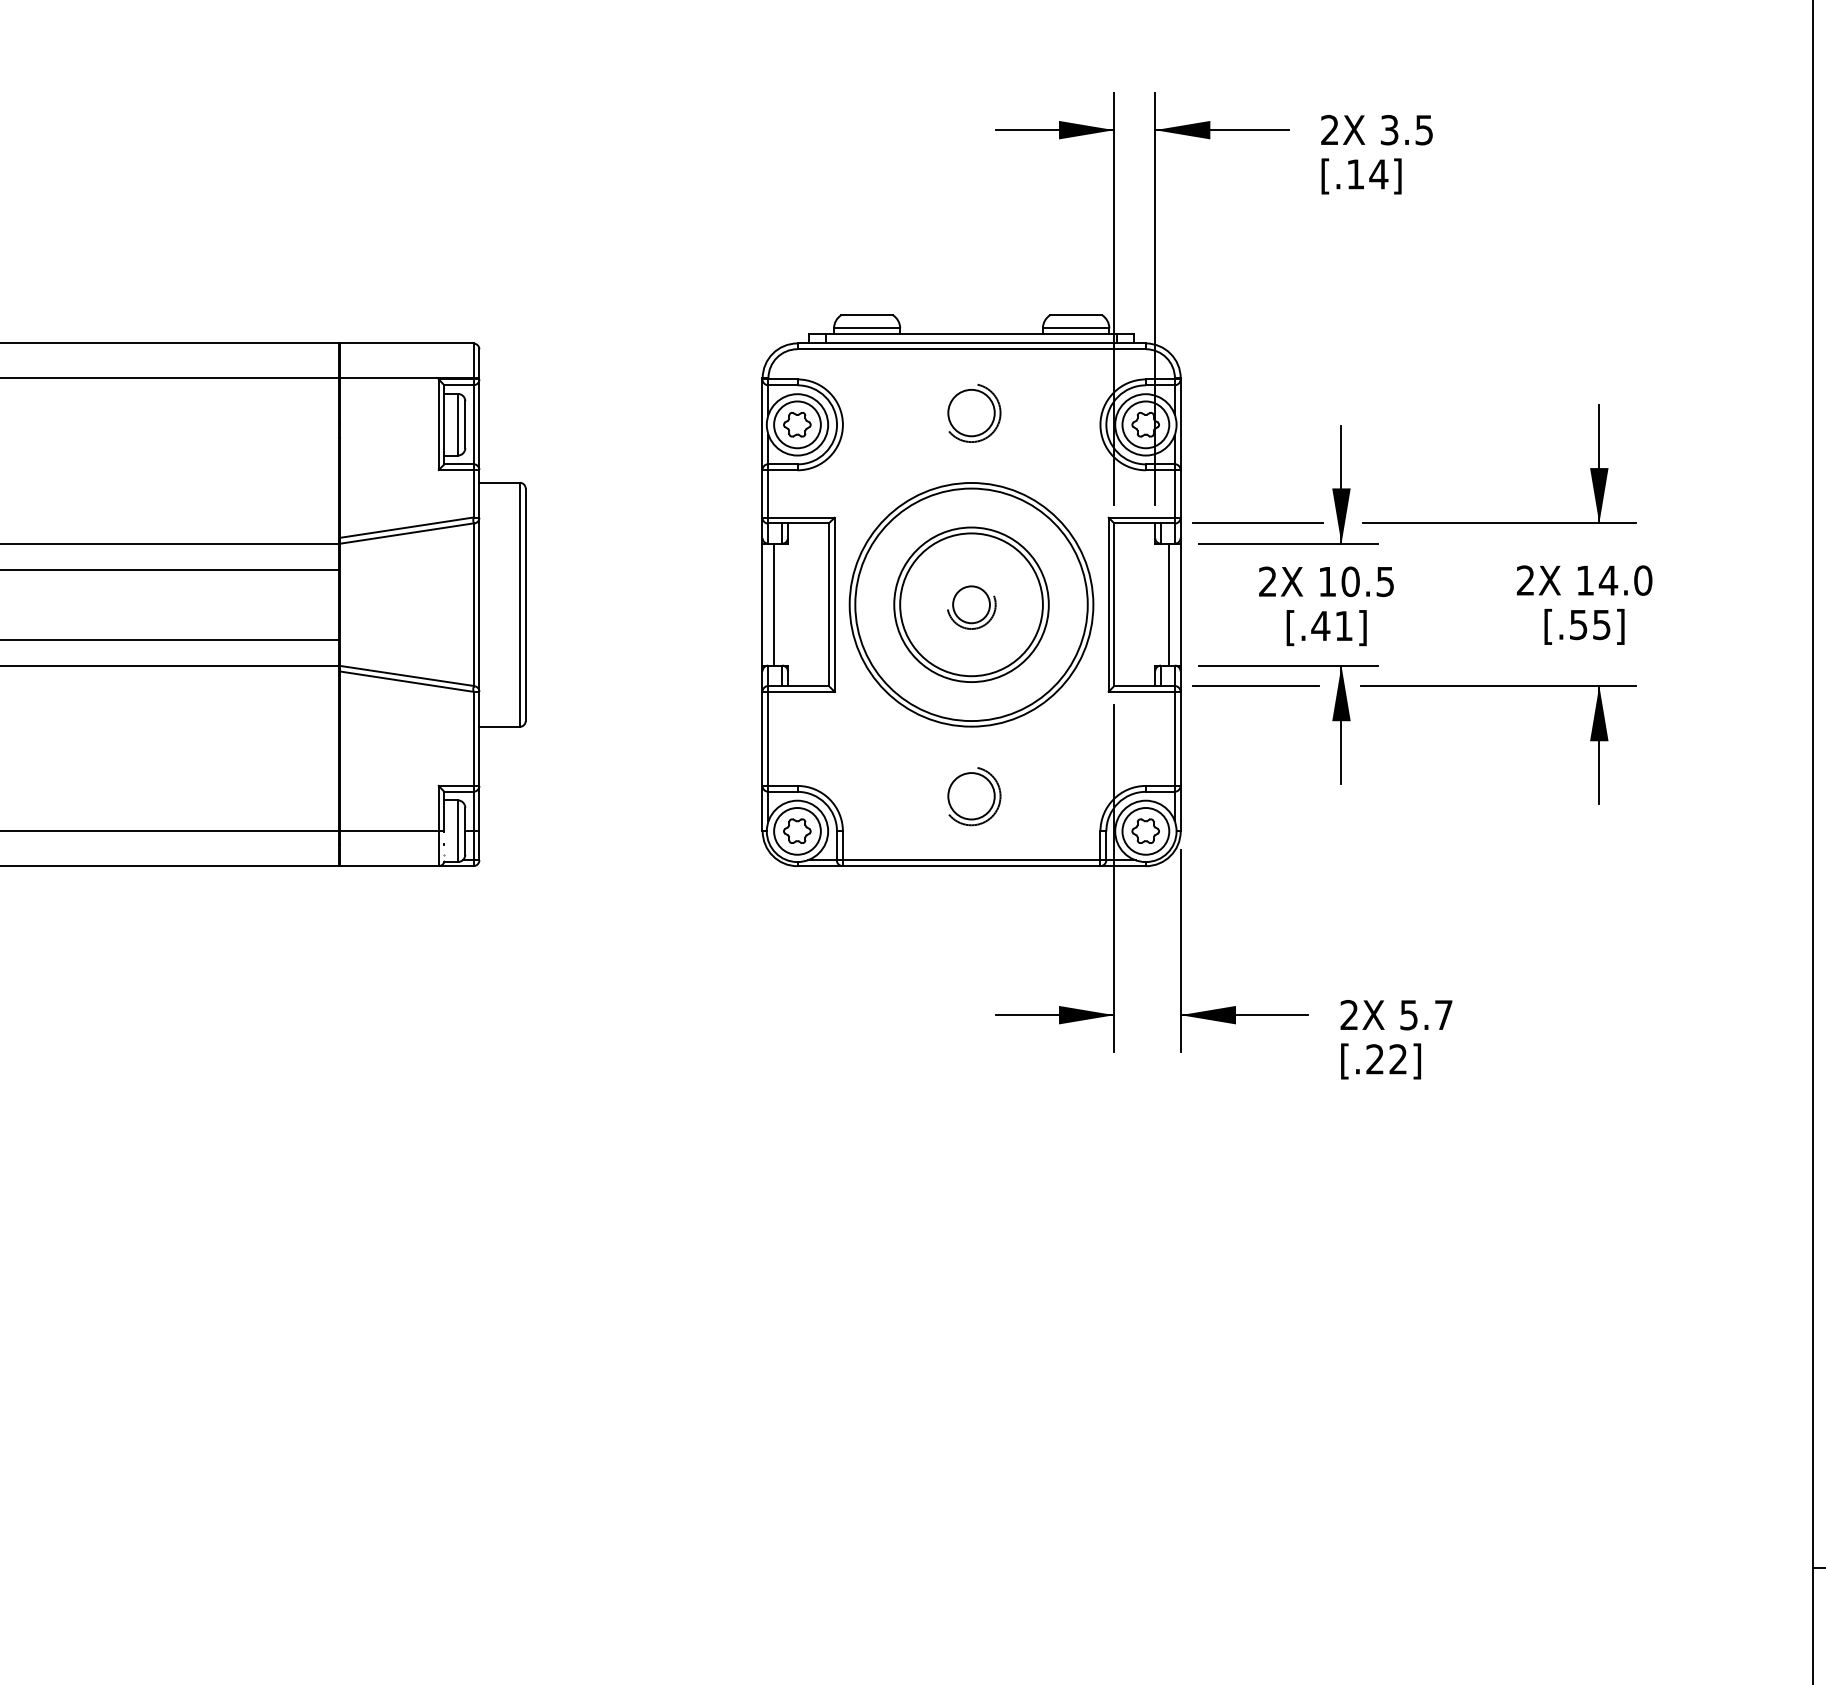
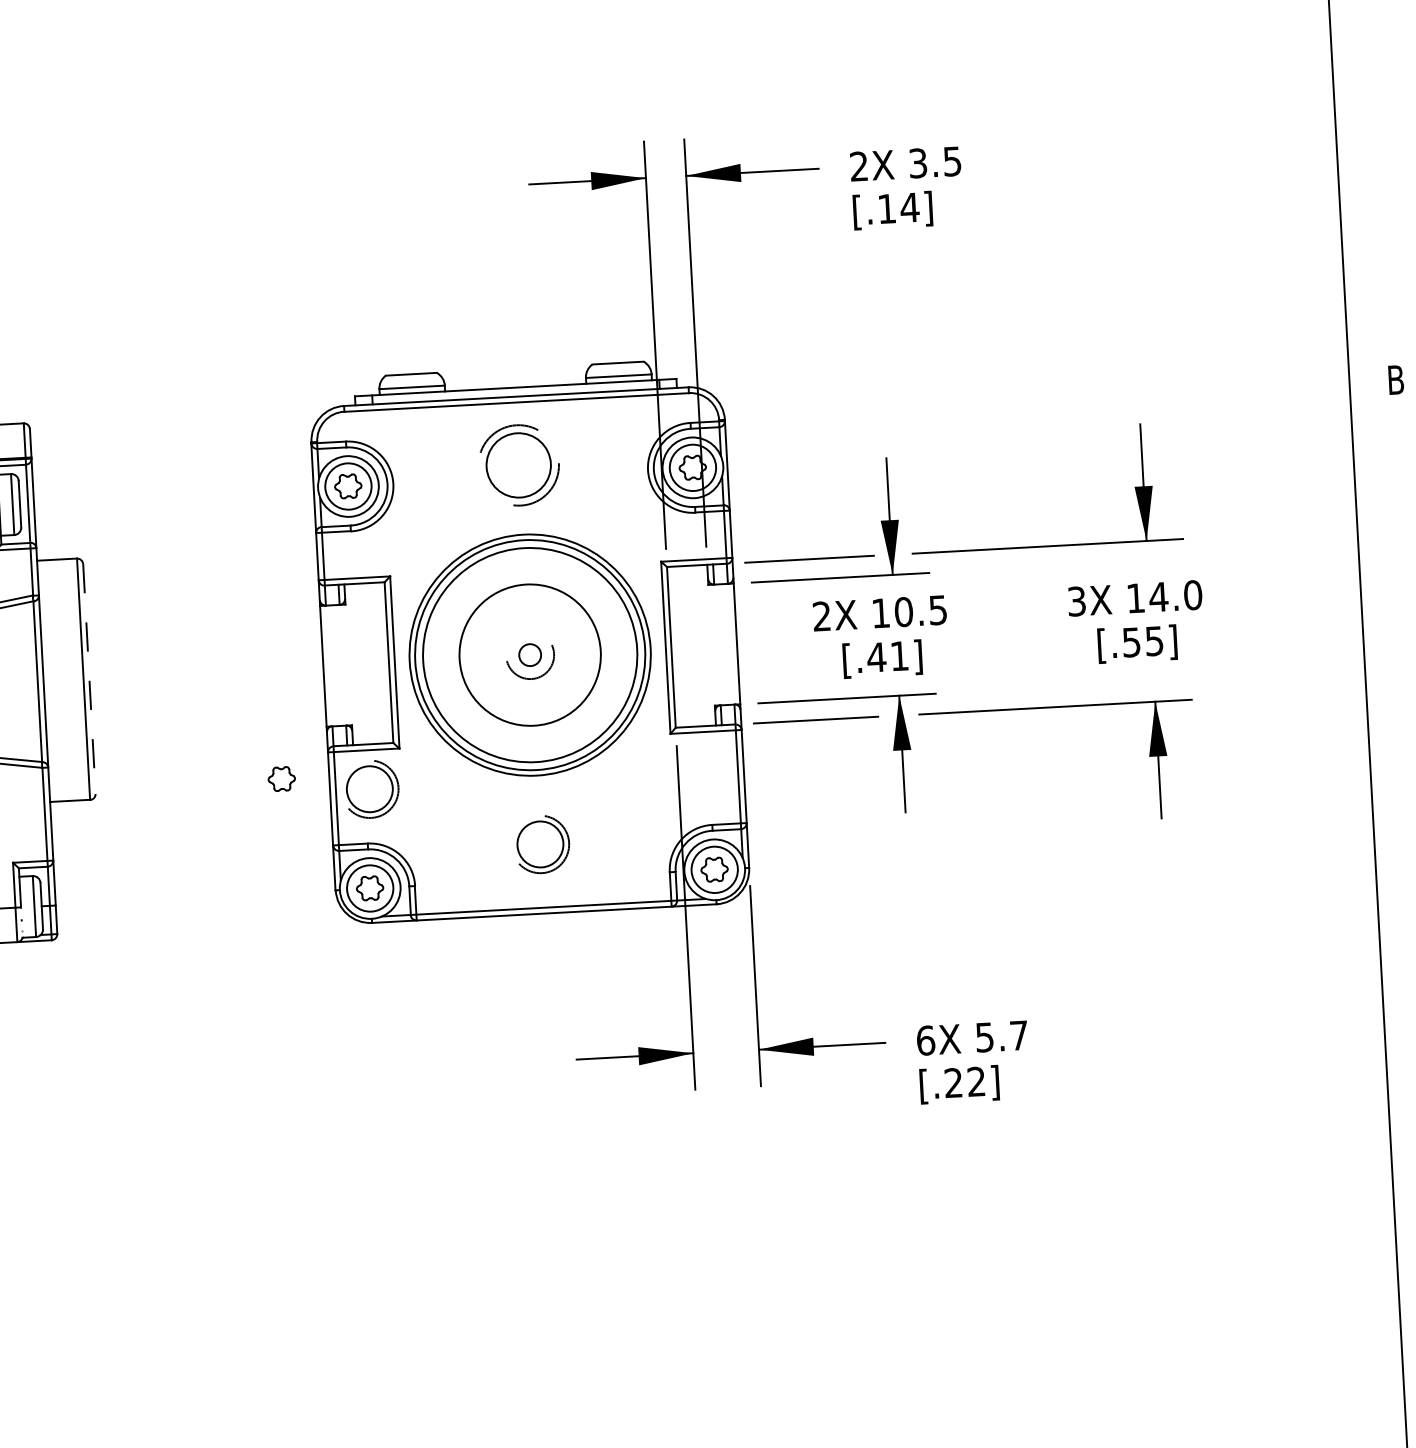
part: (974, 413) -> (522, 465), size x1.4
text: (1525, 580) -> (1076, 601), 2X -> 3X
line: (774, 604) -> (335, 665), removed
circle: (971, 604) -> (530, 654), size x0.6
circle: (971, 604) -> (530, 654), size x1.4
line: (1168, 604) -> (724, 644), removed
line: (525, 605) -> (89, 679), solid -> dashed
part: (714, 715) -> (281, 778), added
part: (805, 731) -> (372, 789), added
text: (1349, 1014) -> (925, 1040), 2X -> 6X

